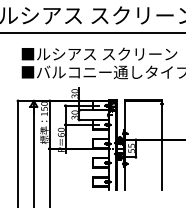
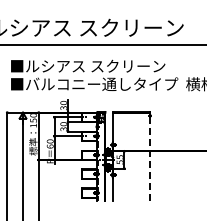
line: (161, 145) -> (149, 156), solid -> dashed

